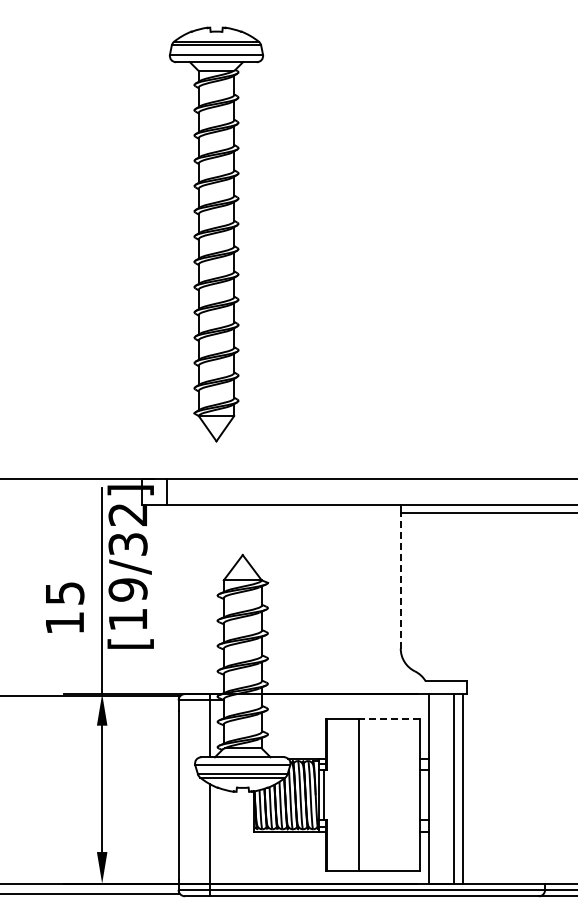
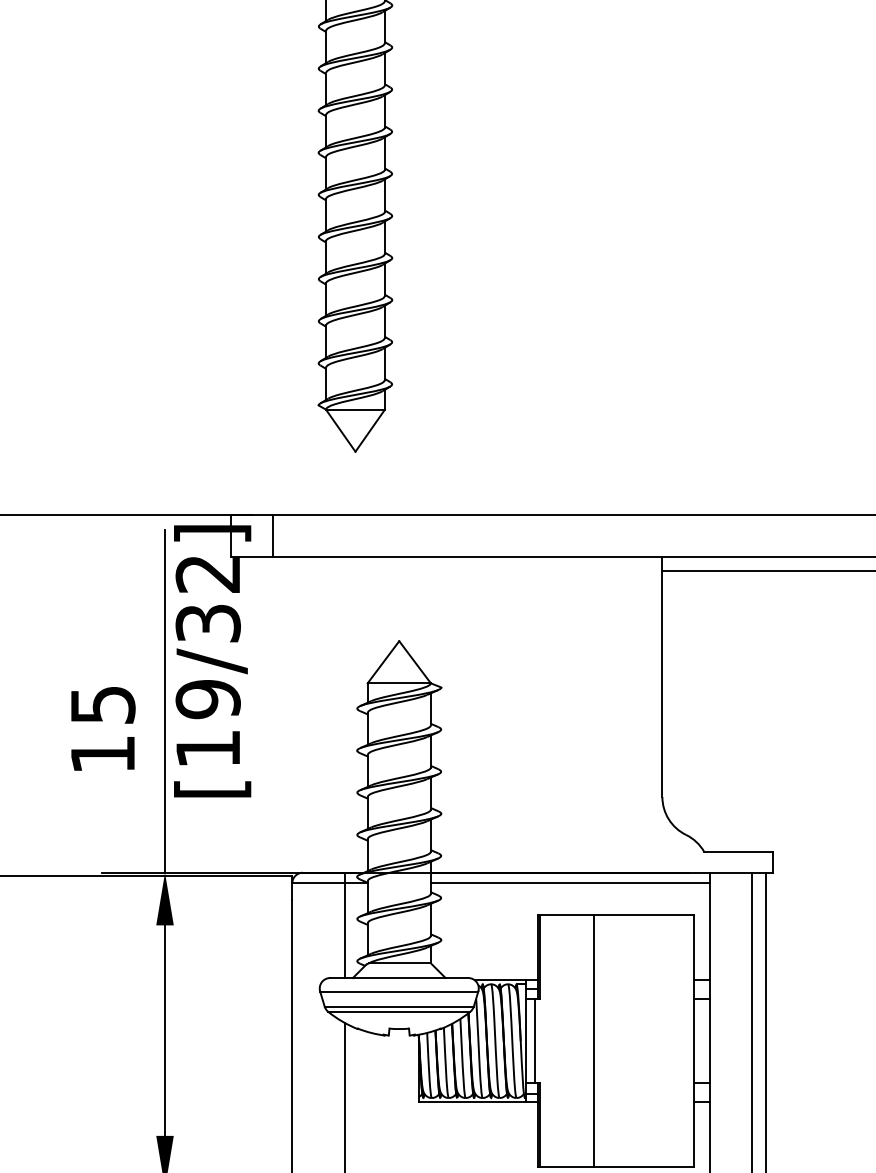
line: (400, 580) -> (661, 683), dashed -> solid
line: (345, 700) -> (570, 883), added
line: (389, 719) -> (643, 915), dashed -> solid

